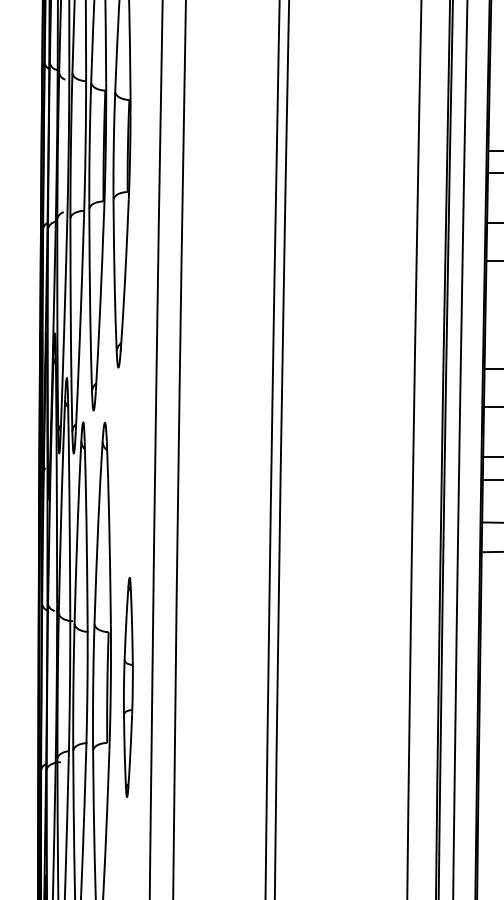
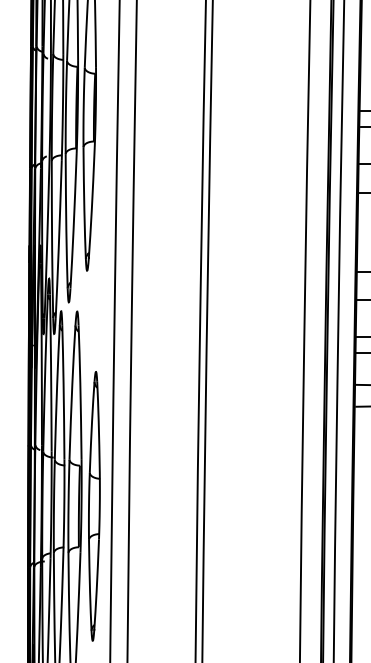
part: (128, 687) -> (94, 506), size x1.67

